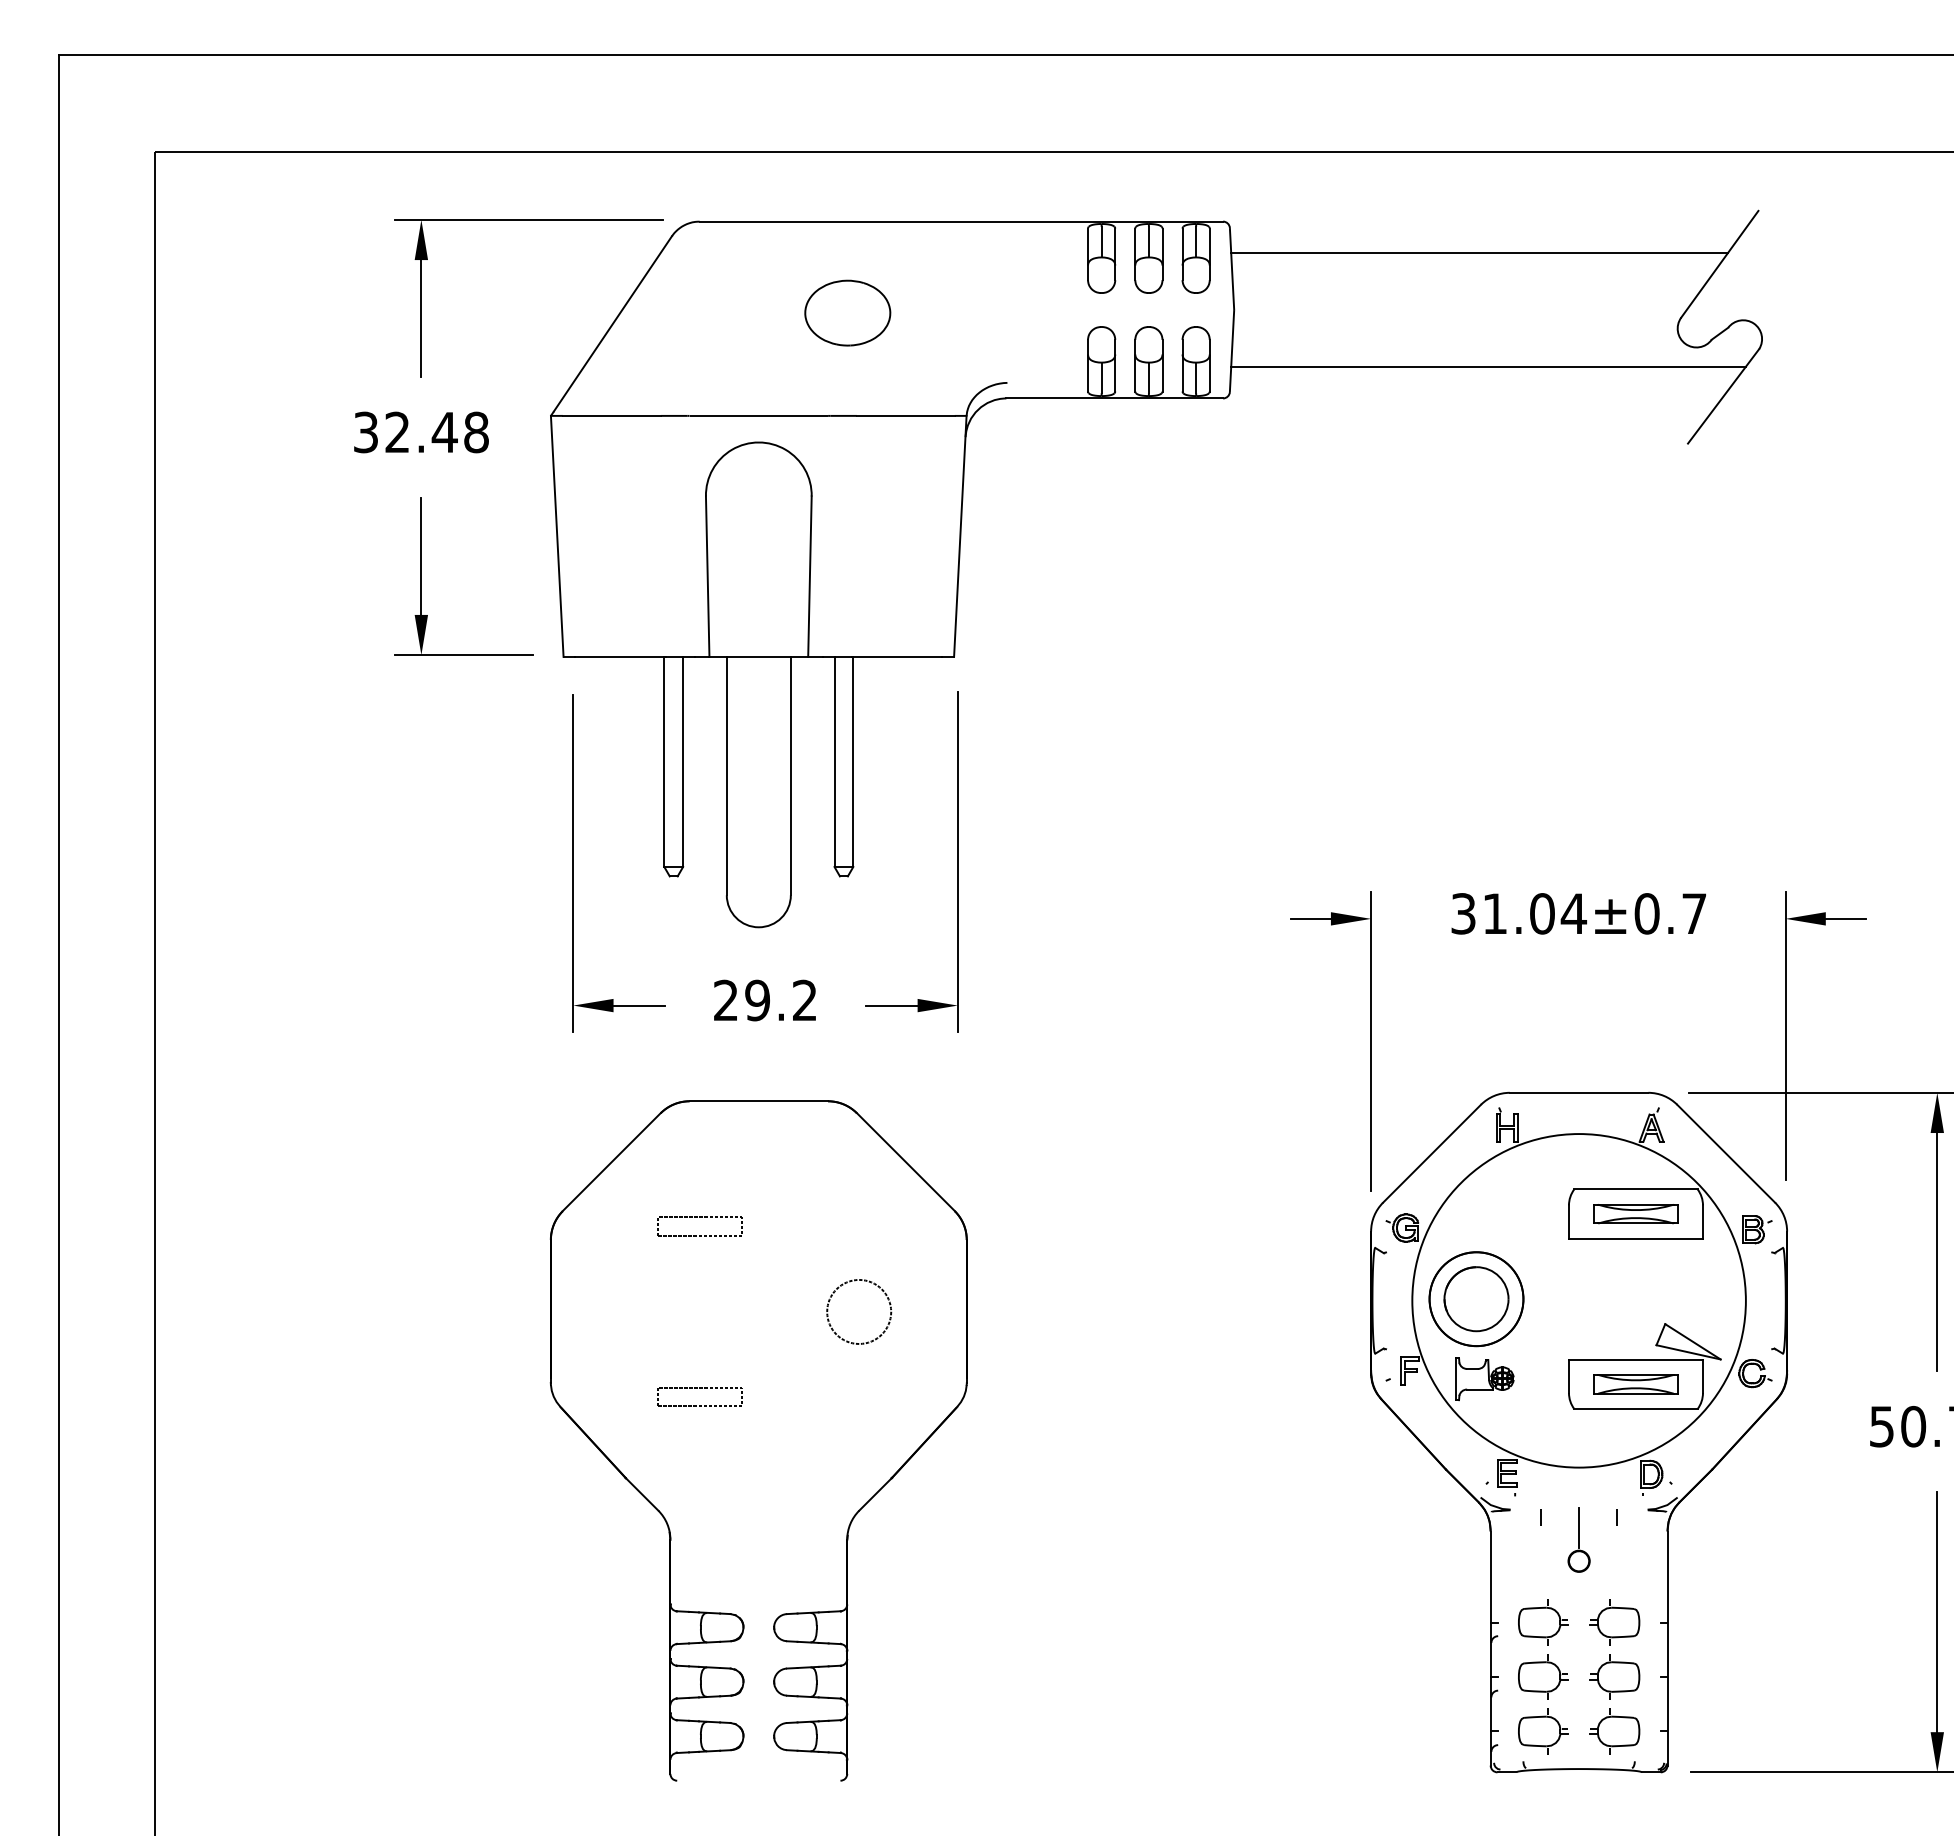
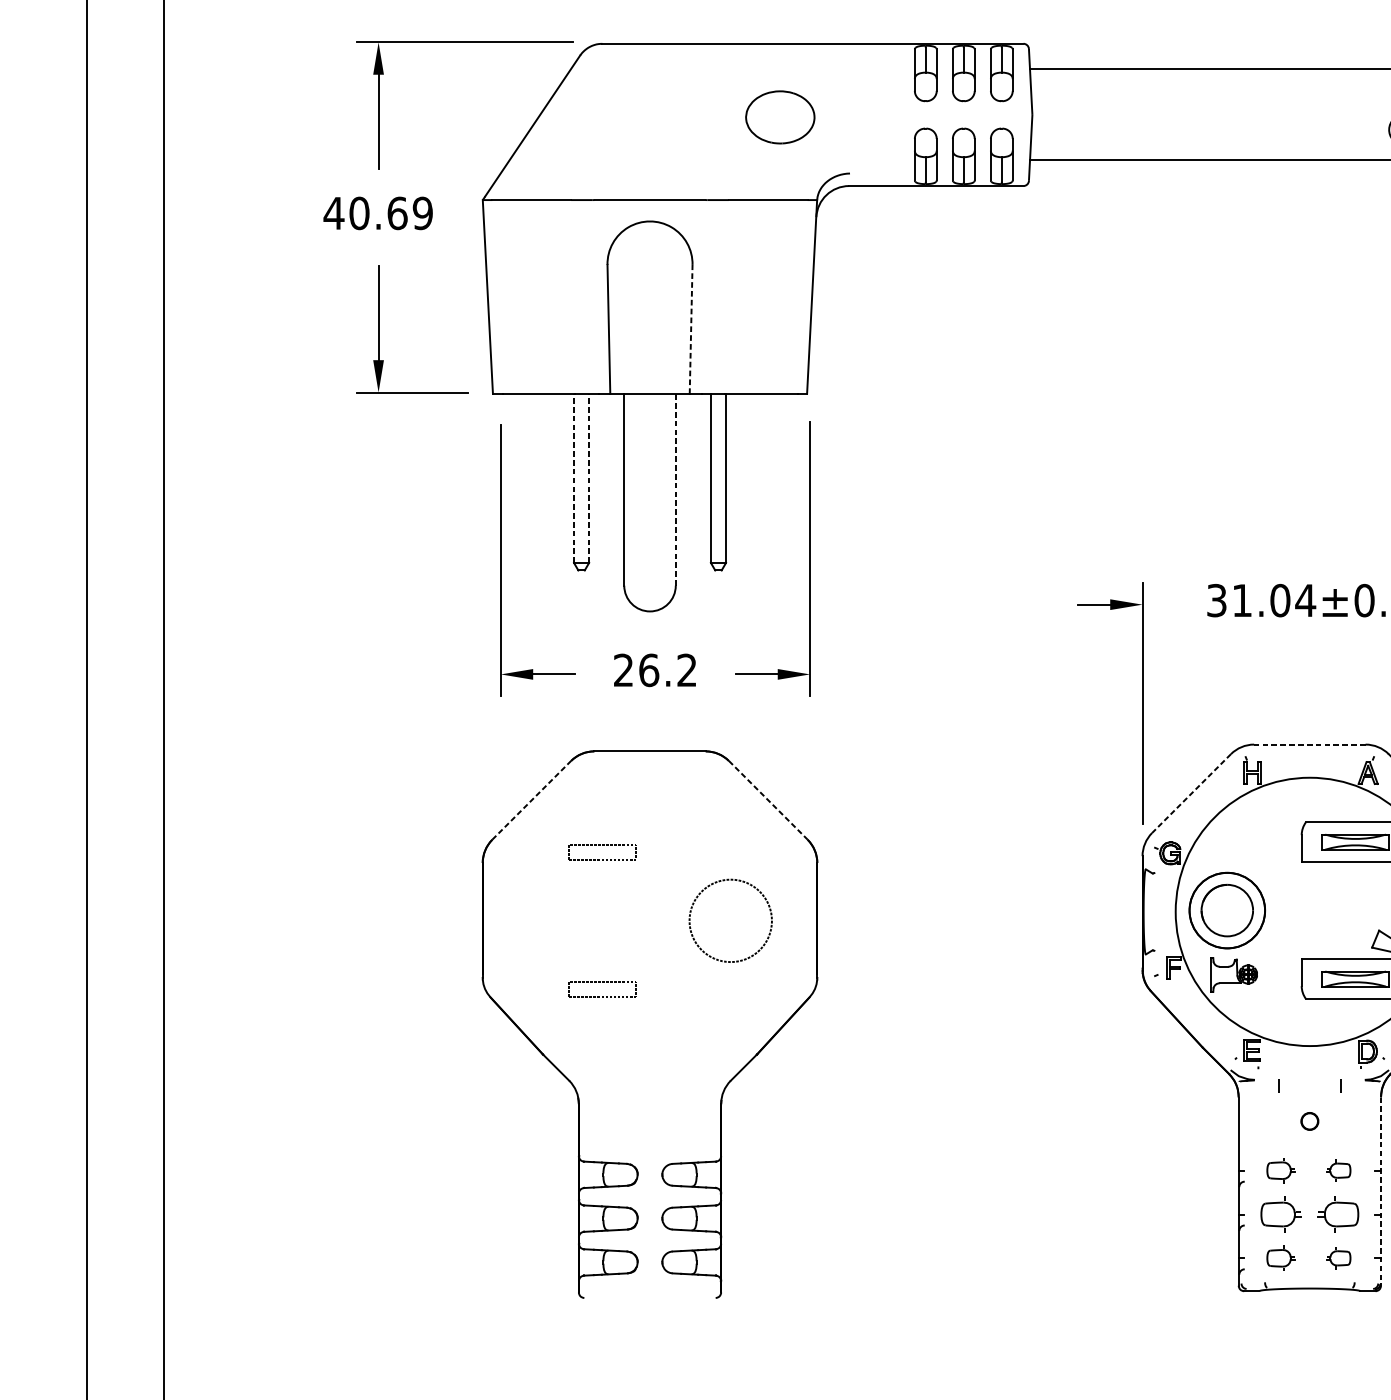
part: (847, 312) -> (780, 116), moved
text: (420, 432) -> (377, 213), 32.48 -> 40.69
line: (809, 576) -> (690, 329), solid -> dashed
line: (664, 761) -> (574, 478), solid -> dashed
line: (683, 761) -> (589, 478), solid -> dashed
line: (790, 775) -> (675, 489), solid -> dashed
text: (757, 1000) -> (648, 670), 29.2 -> 26.2
line: (1578, 1092) -> (1309, 744), solid -> dashed
line: (1431, 1154) -> (1191, 794), solid -> dashed
line: (612, 1161) -> (532, 799), solid -> dashed
line: (906, 1162) -> (768, 800), solid -> dashed
circle: (859, 1311) -> (731, 920), size x1.6
line: (1579, 1527) -> (1310, 1094), removed
part: (1543, 1622) -> (1281, 1170), size x0.7
part: (1614, 1622) -> (1338, 1170), size x0.6
line: (1667, 1648) -> (1380, 1191), solid -> dashed
part: (1543, 1731) -> (1281, 1258), size x0.7
part: (1614, 1731) -> (1338, 1258), size x0.6

